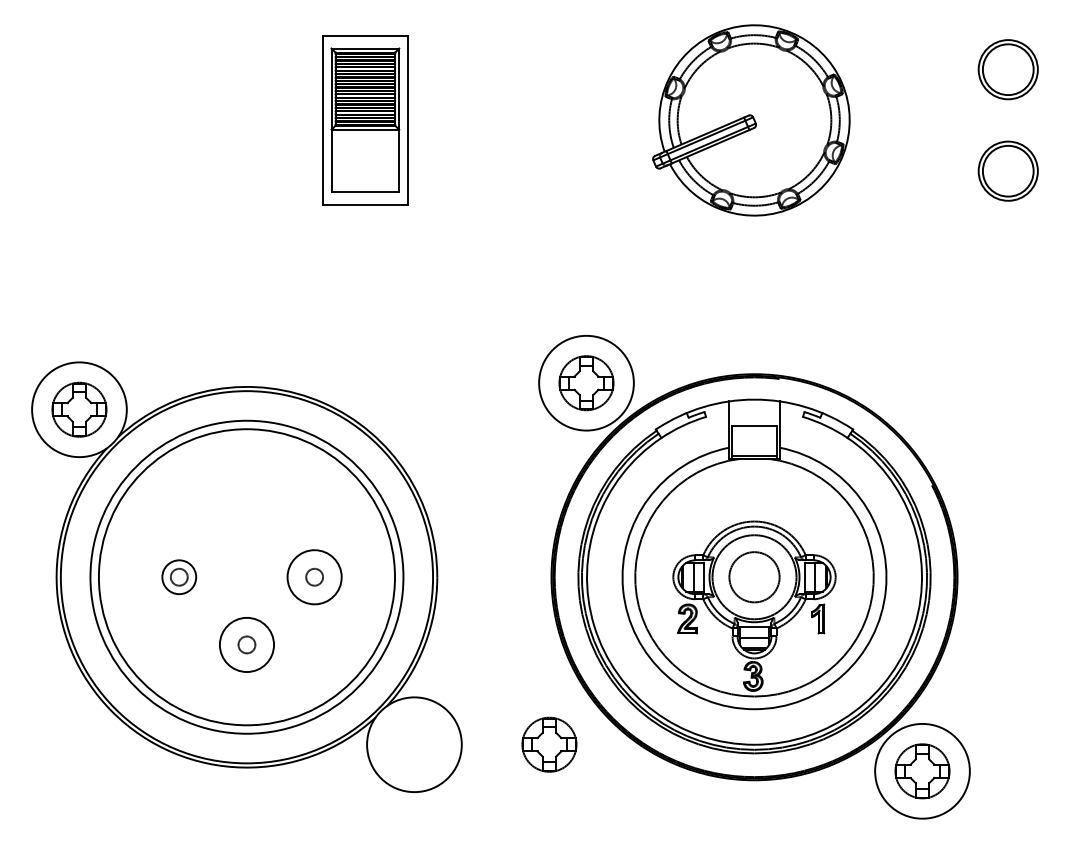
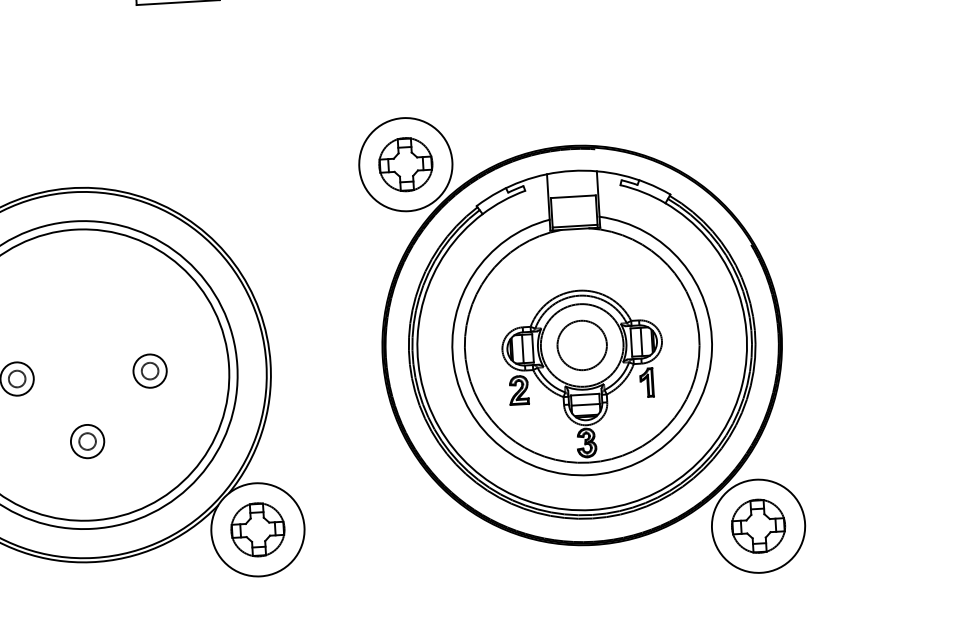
circle: (314, 577) -> (150, 371), size x0.62
circle: (246, 644) -> (87, 441), size x0.62
part: (549, 744) -> (257, 529), moved

